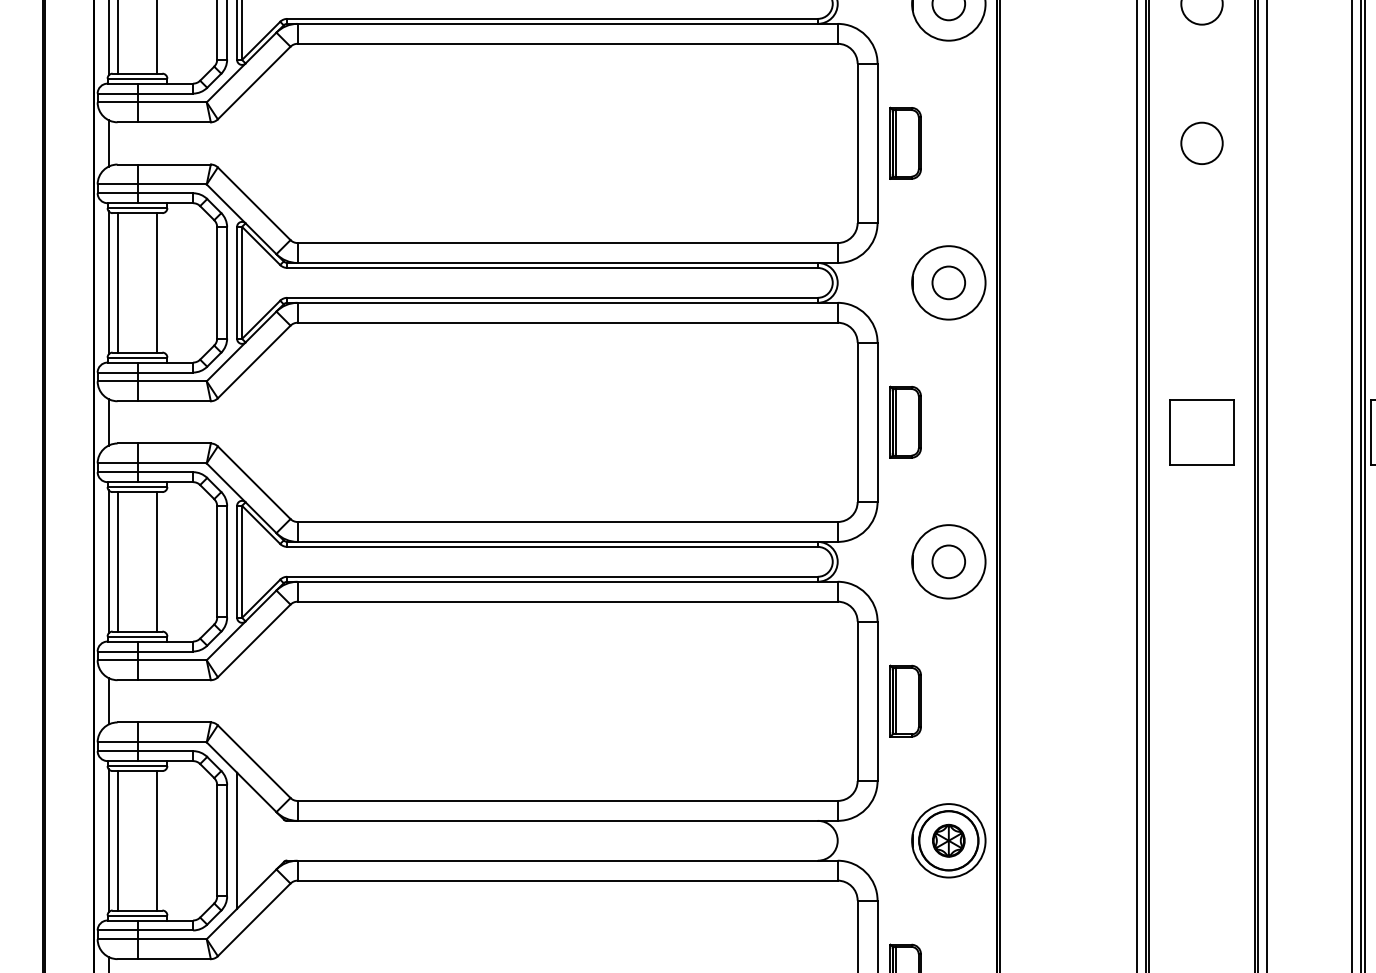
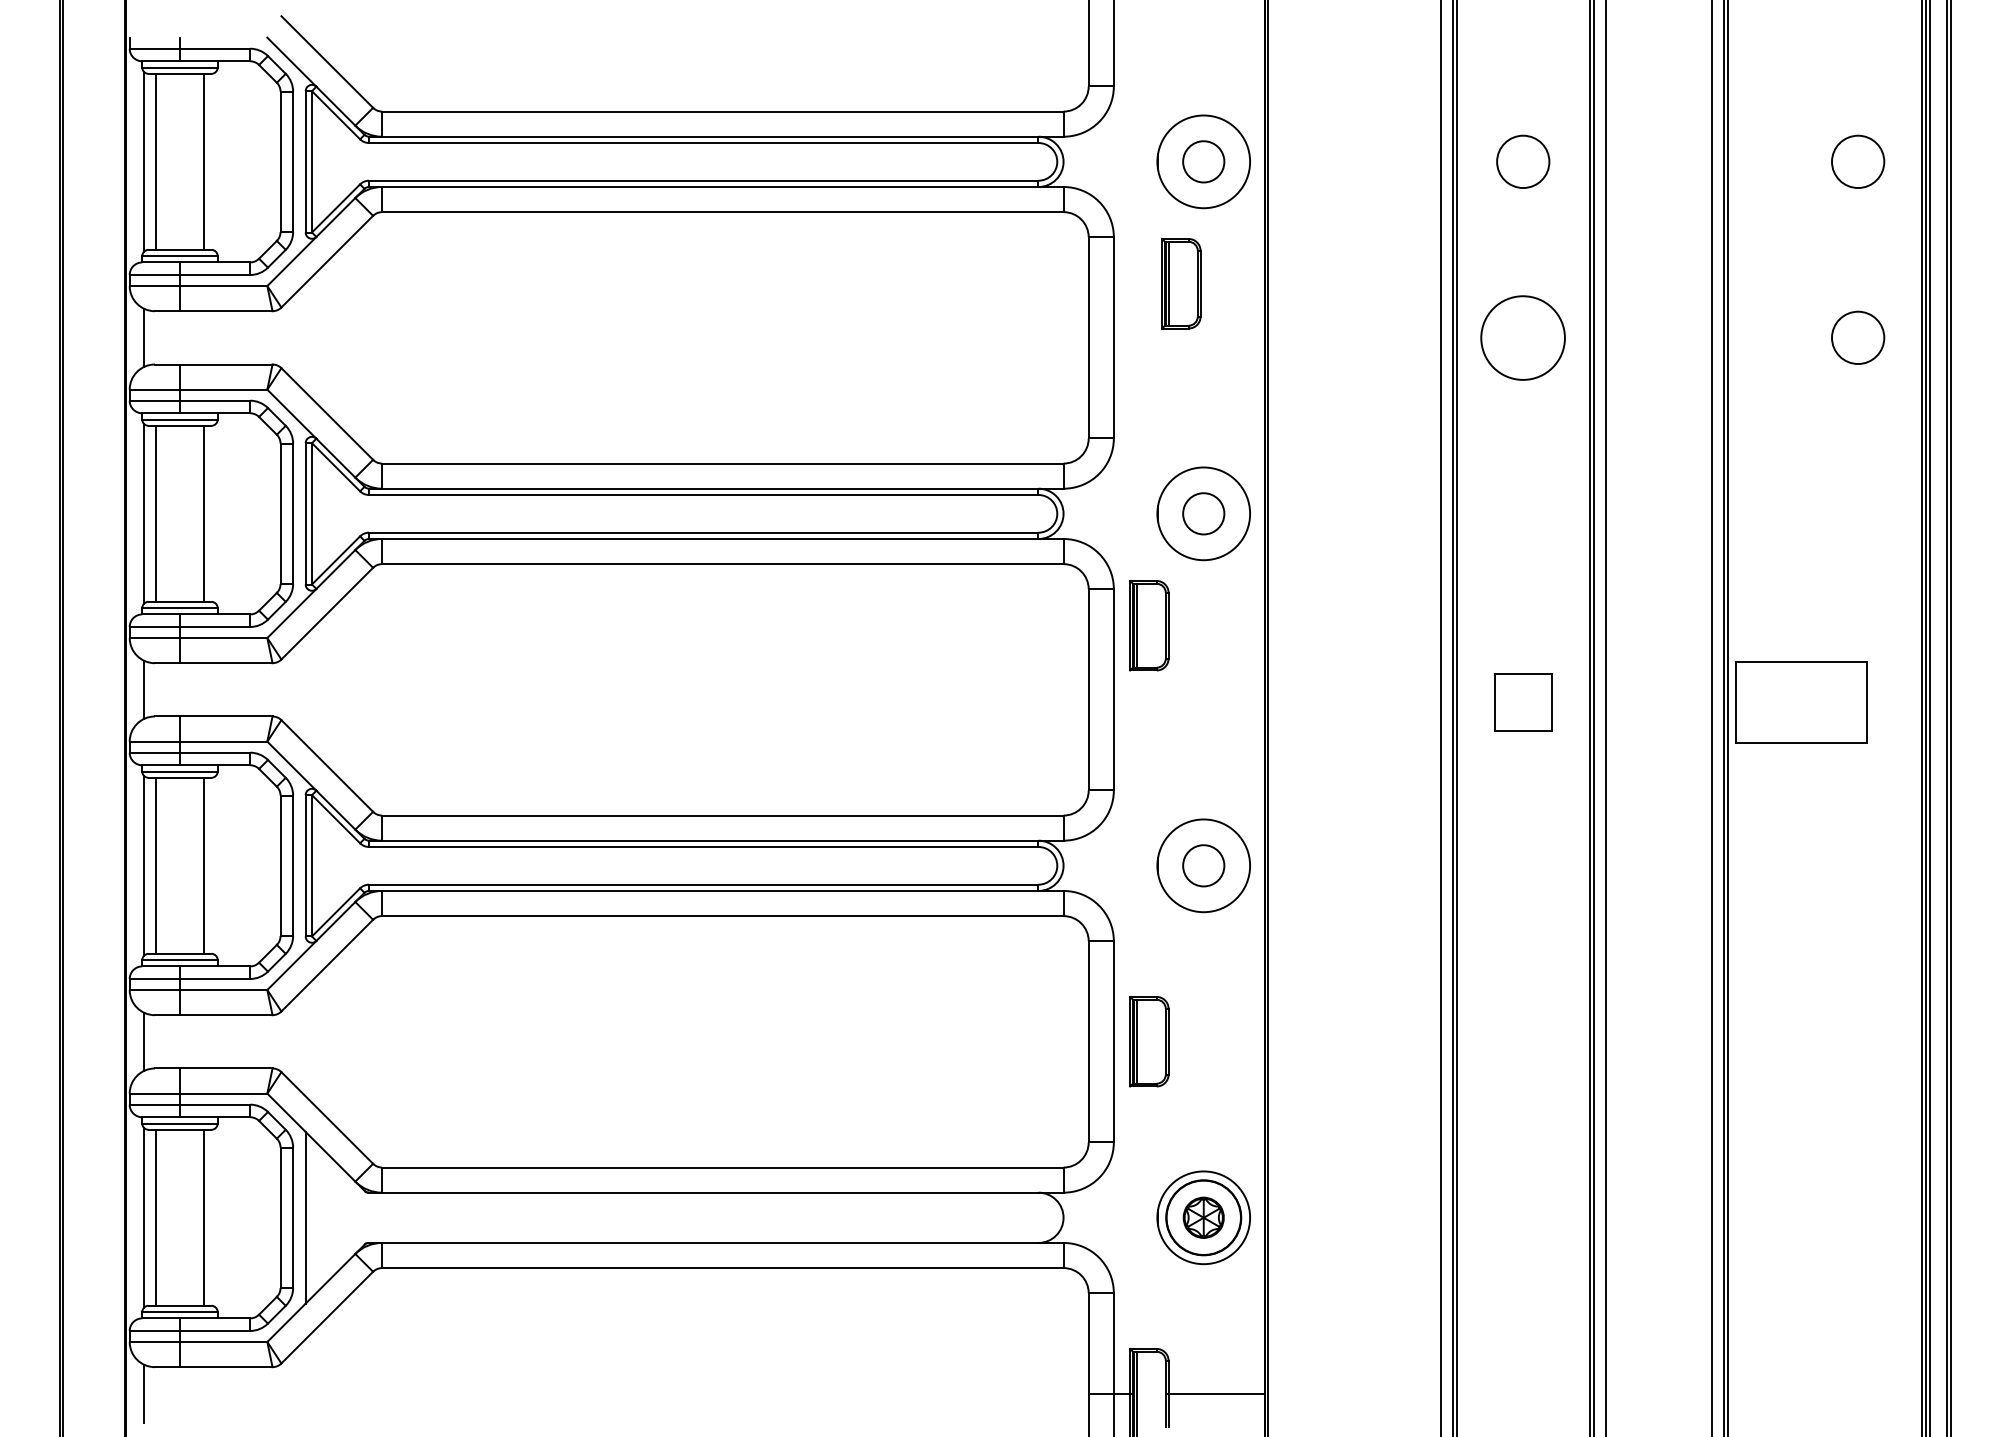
part: (905, 143) -> (1181, 283), moved
circle: (1202, 143) -> (1523, 337), size x1.6
part: (905, 422) -> (1149, 625), moved
part: (1202, 432) -> (1523, 702), size x0.7

